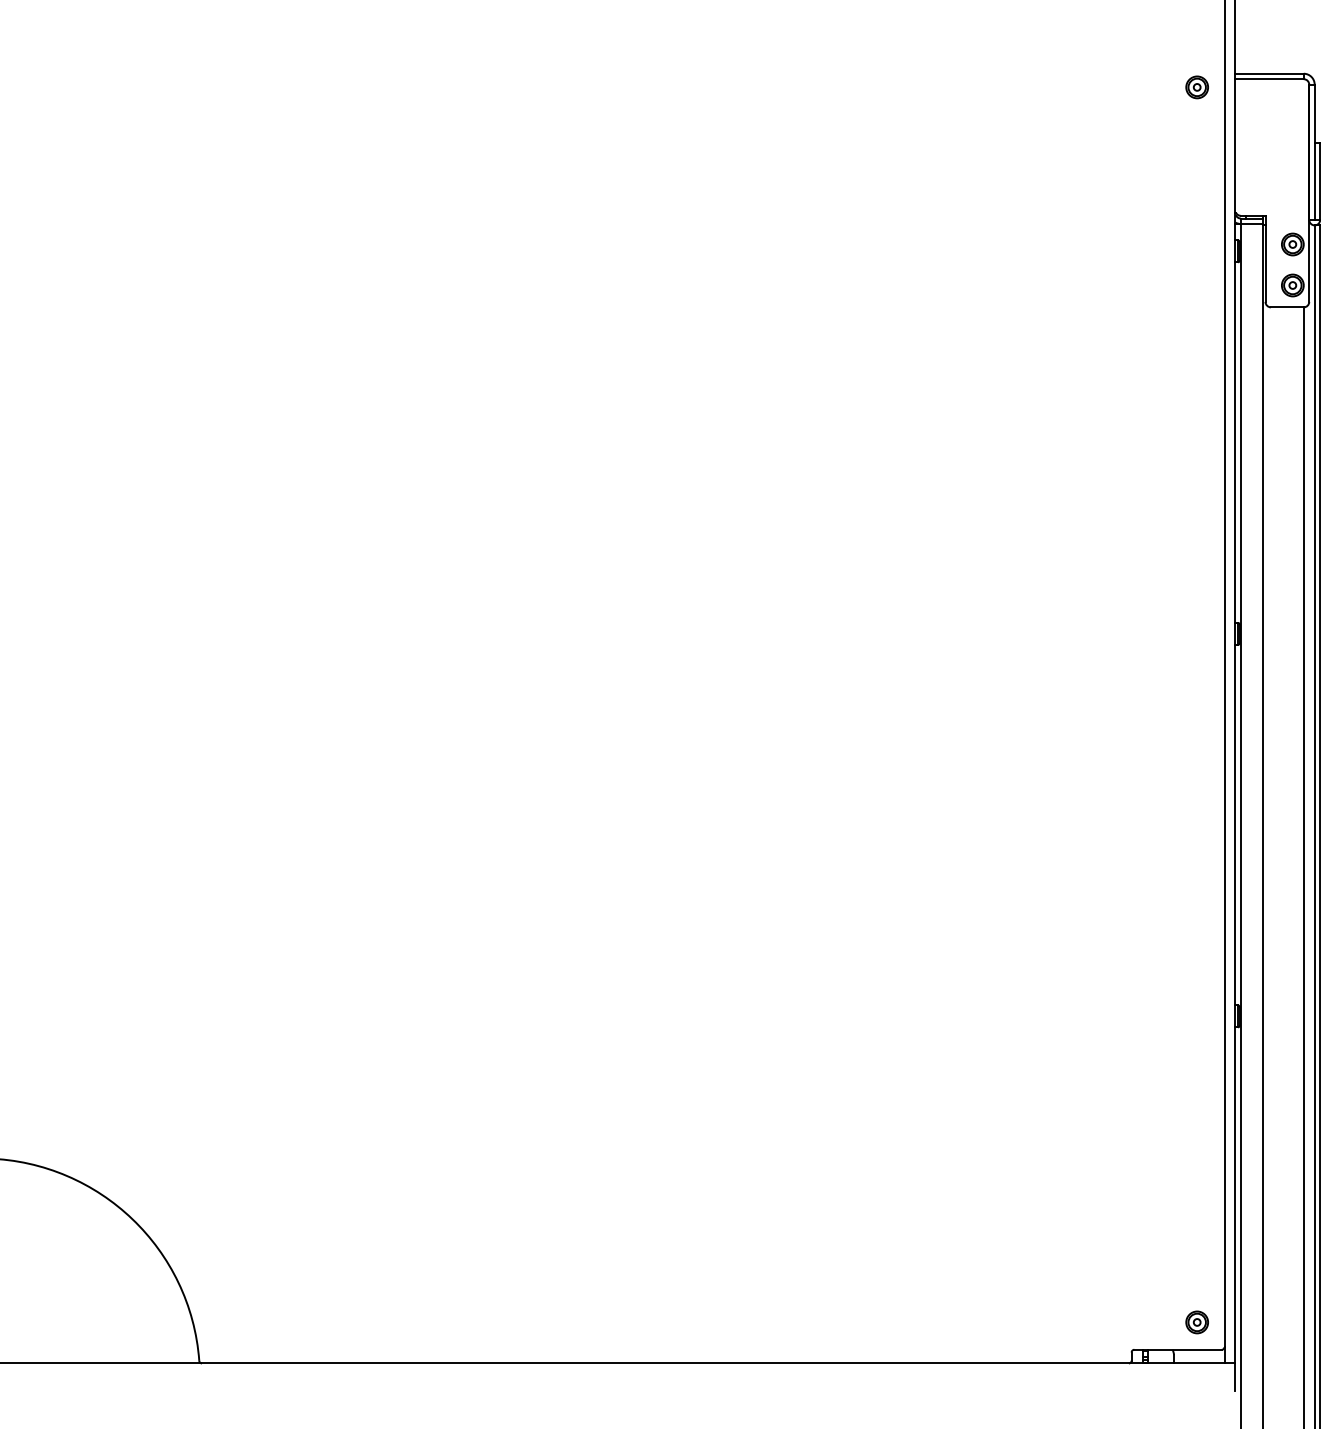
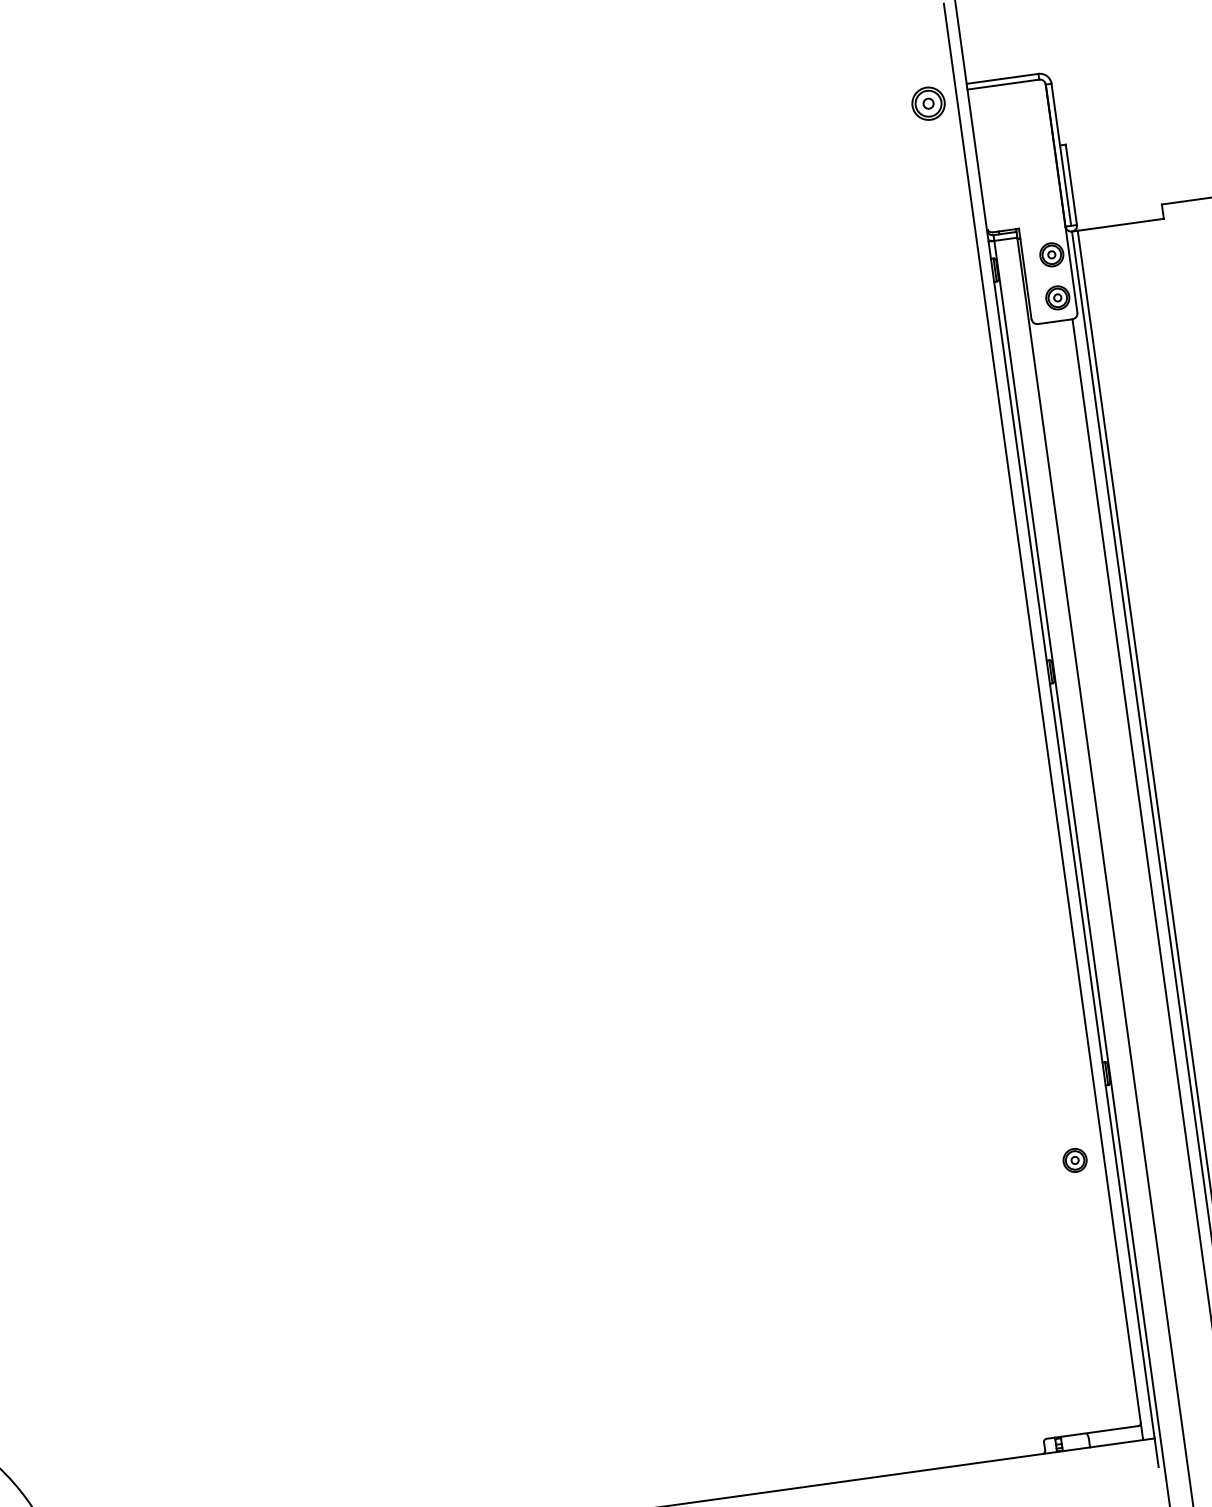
part: (1196, 87) -> (927, 103), size x1.4
part: (1196, 1322) -> (1074, 1160), moved

